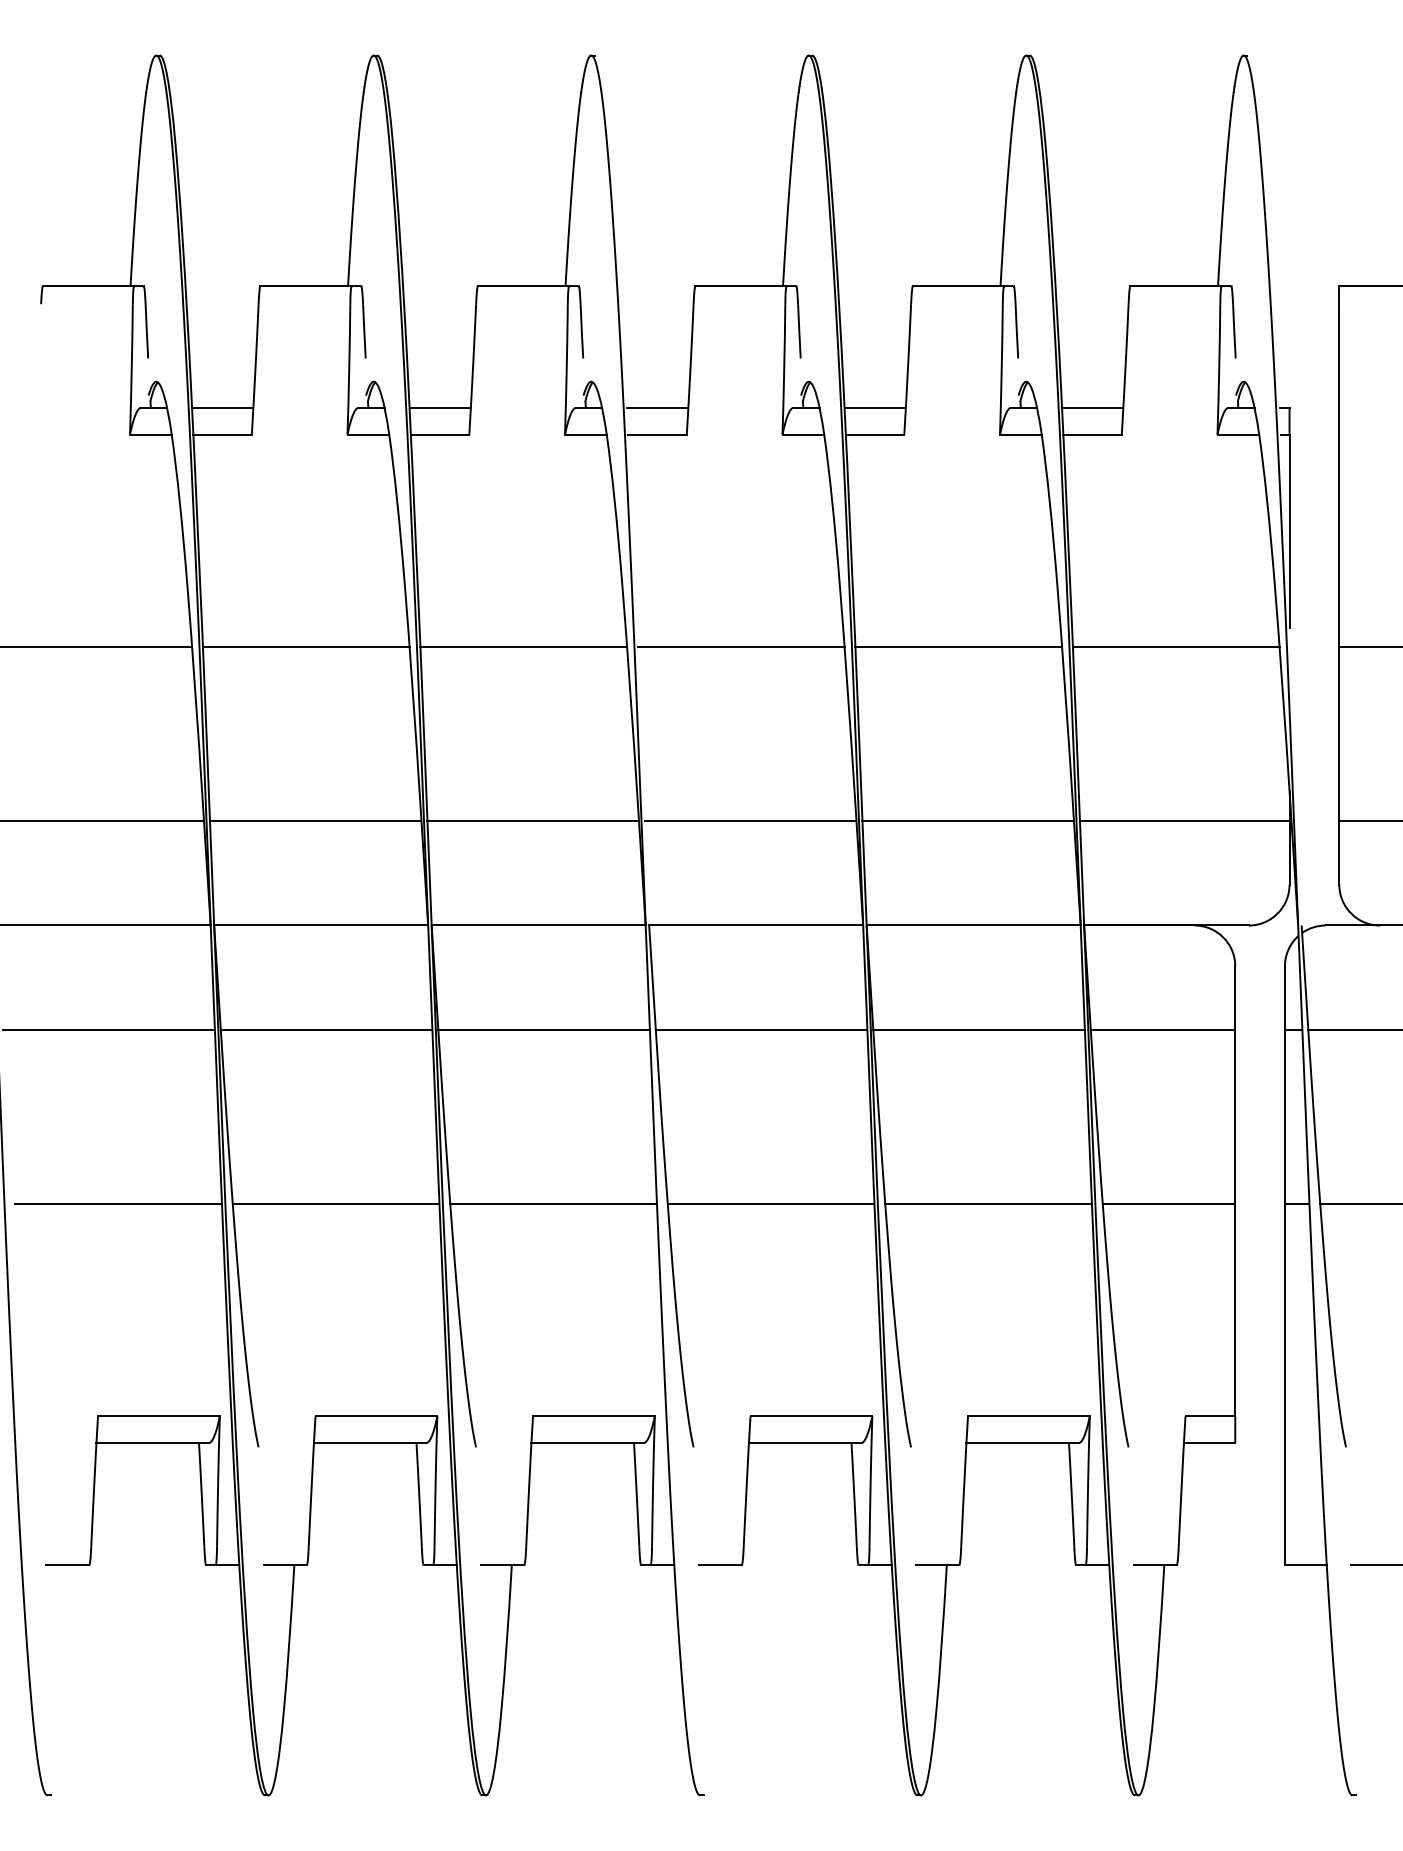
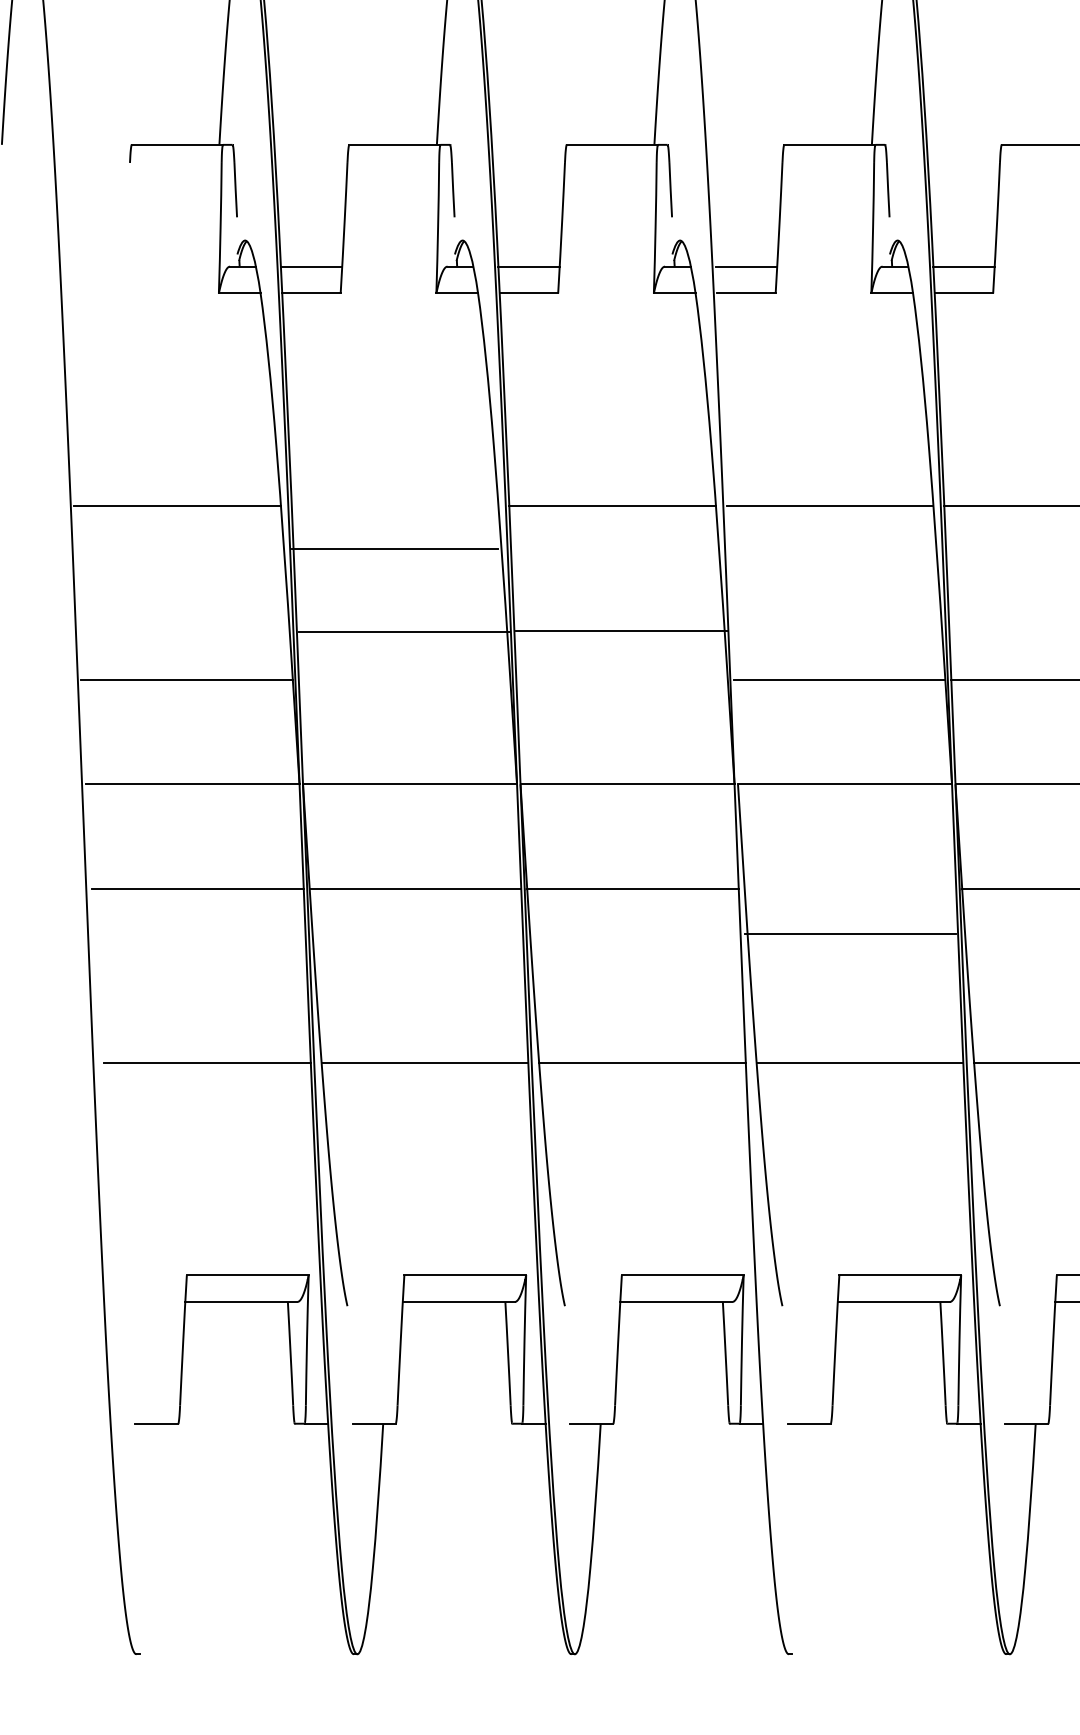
line: (305, 647) -> (394, 549), moved
line: (315, 821) -> (404, 632), moved
line: (532, 821) -> (621, 631), moved
line: (761, 1029) -> (850, 933), moved

